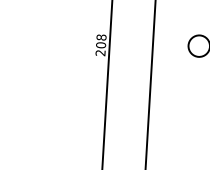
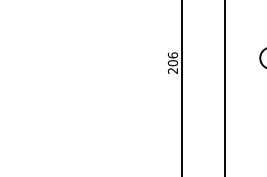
text: (101, 37) -> (172, 55), 208 -> 206

